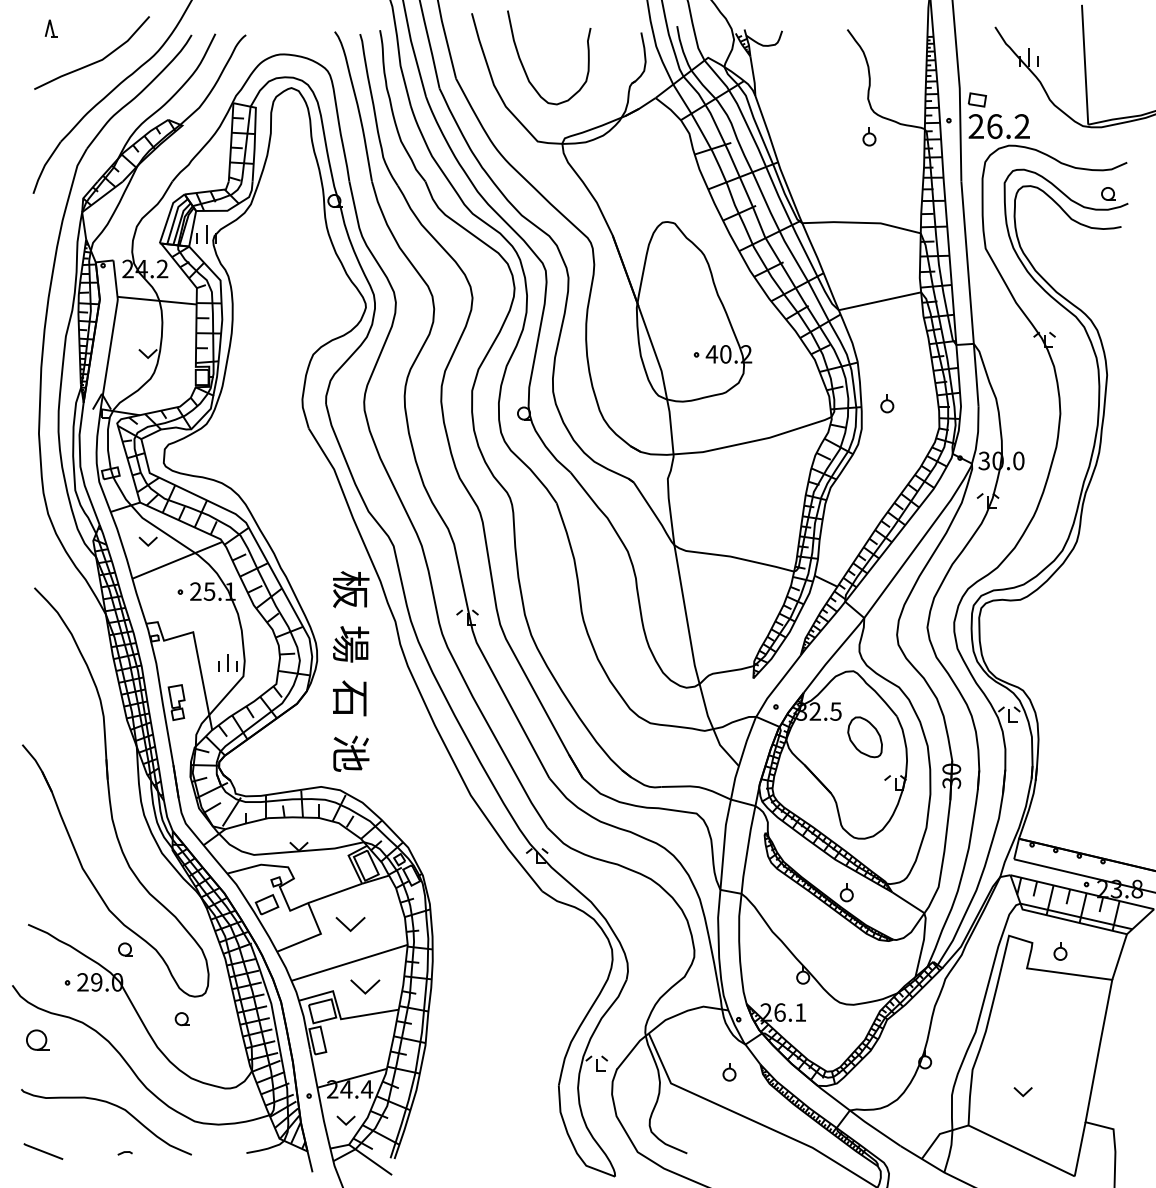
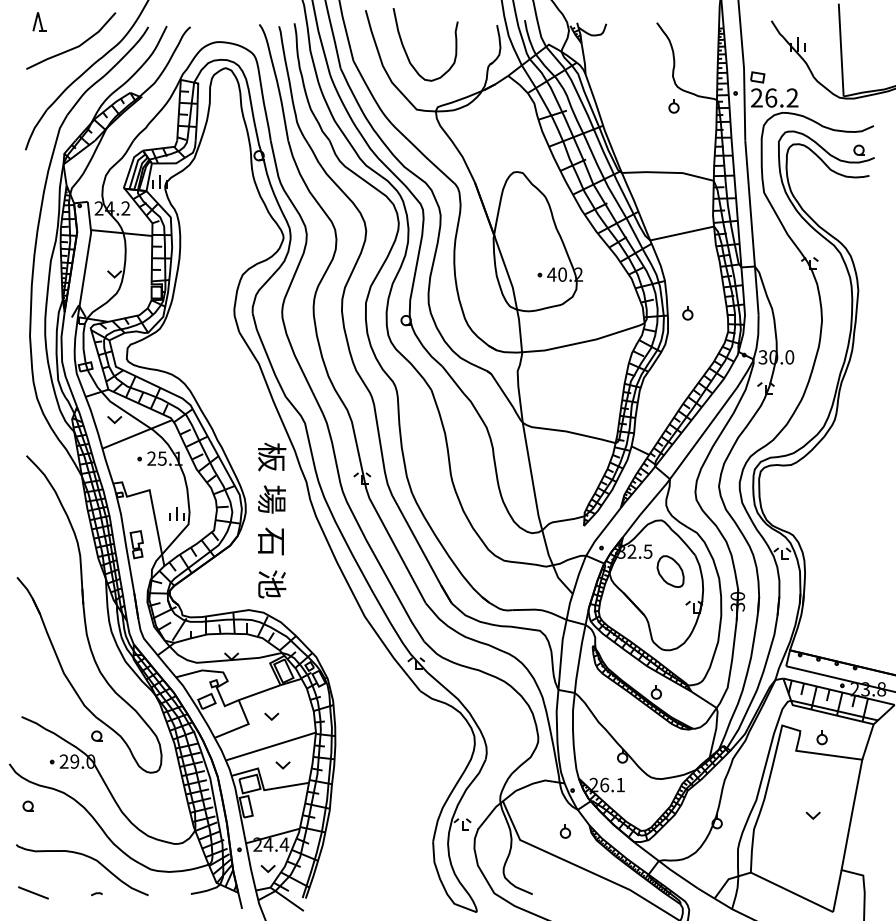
part: (51, 27) -> (39, 21), size x1.43
part: (350, 924) -> (271, 716), size x0.62
part: (364, 987) -> (282, 765), size x0.62
part: (181, 1018) -> (140, 789), removed
part: (35, 1038) -> (27, 805), size x0.62
part: (1022, 1091) -> (812, 815), moved

